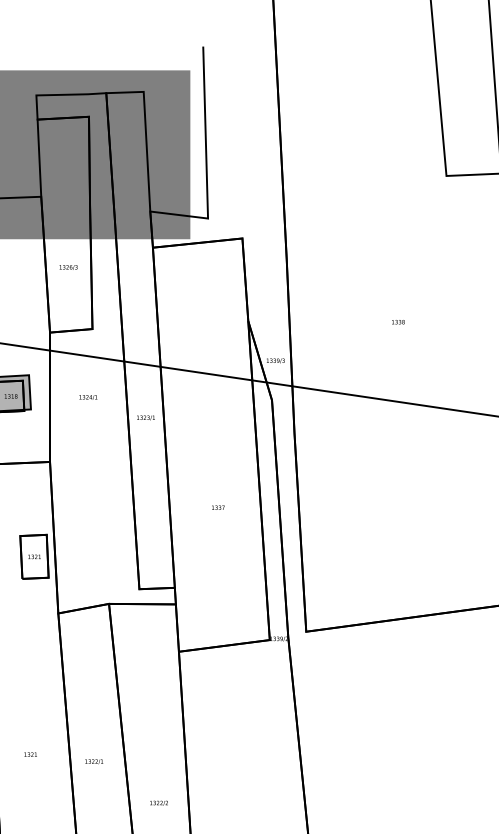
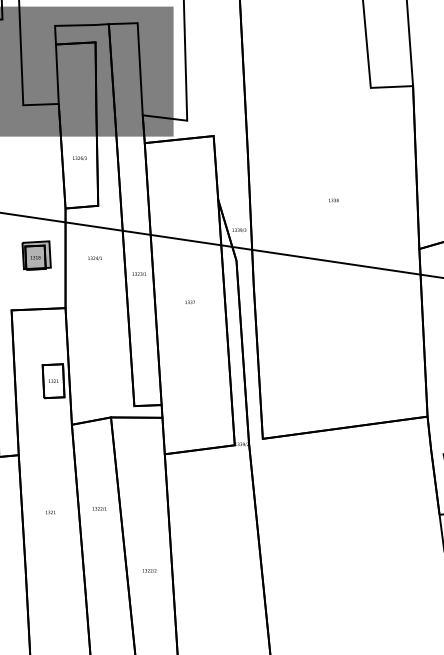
text: (217, 507) -> (189, 302), moved
text: (30, 754) -> (50, 512), moved
text: (94, 761) -> (99, 508), moved

